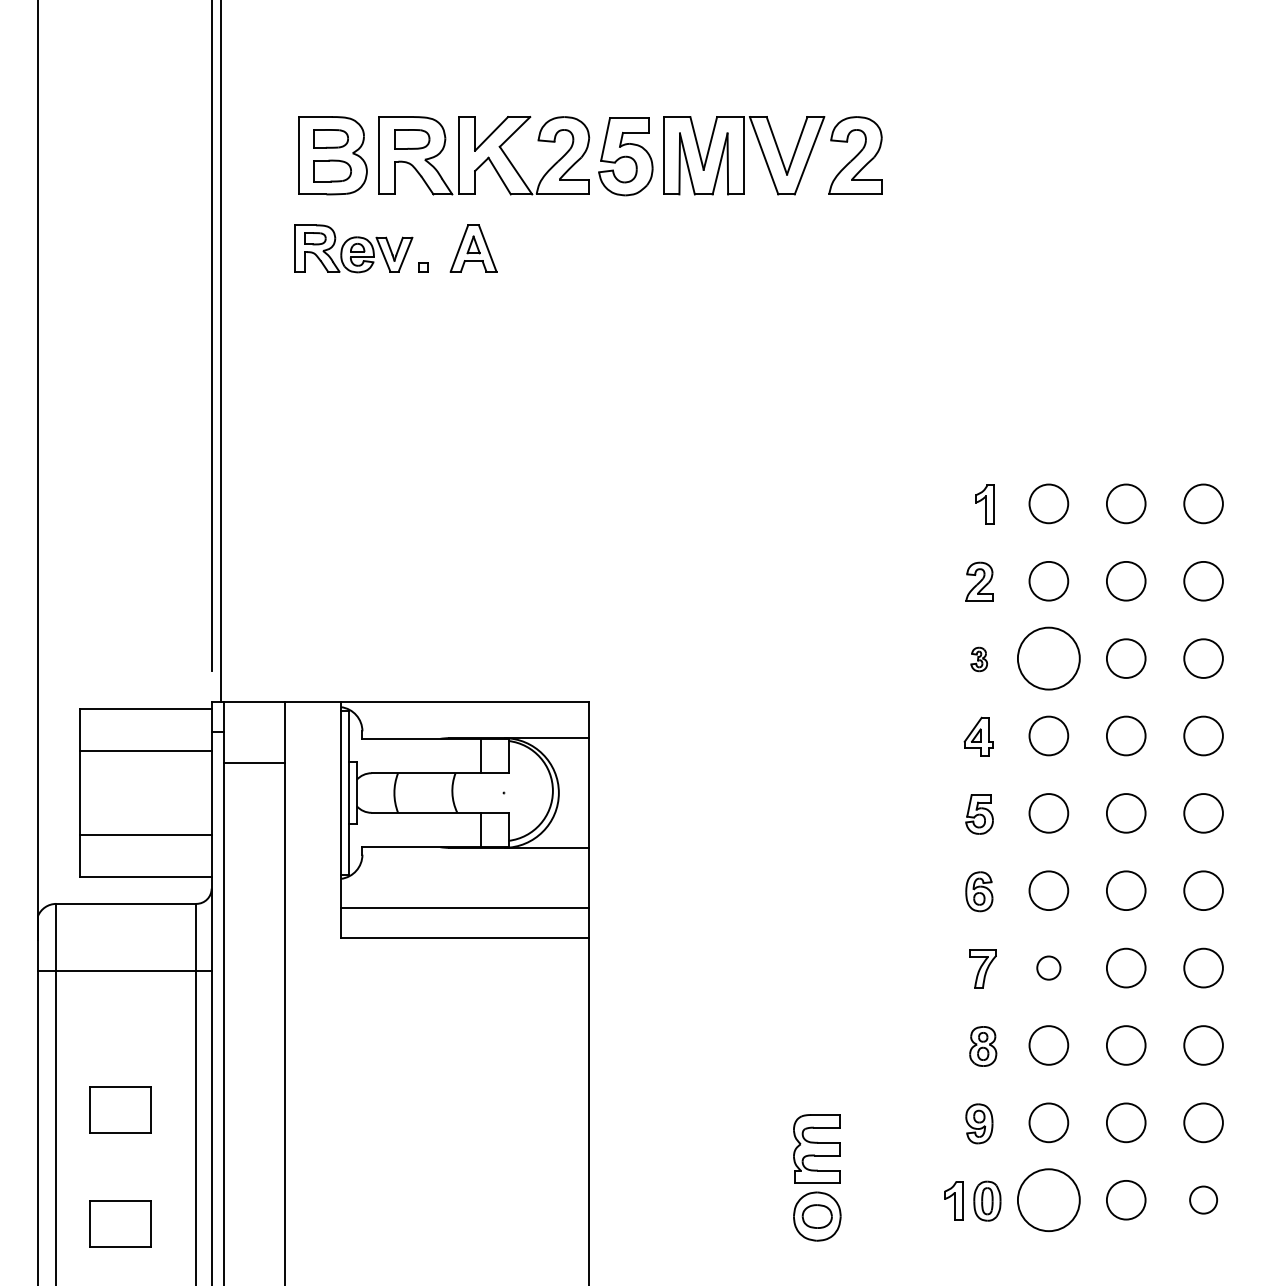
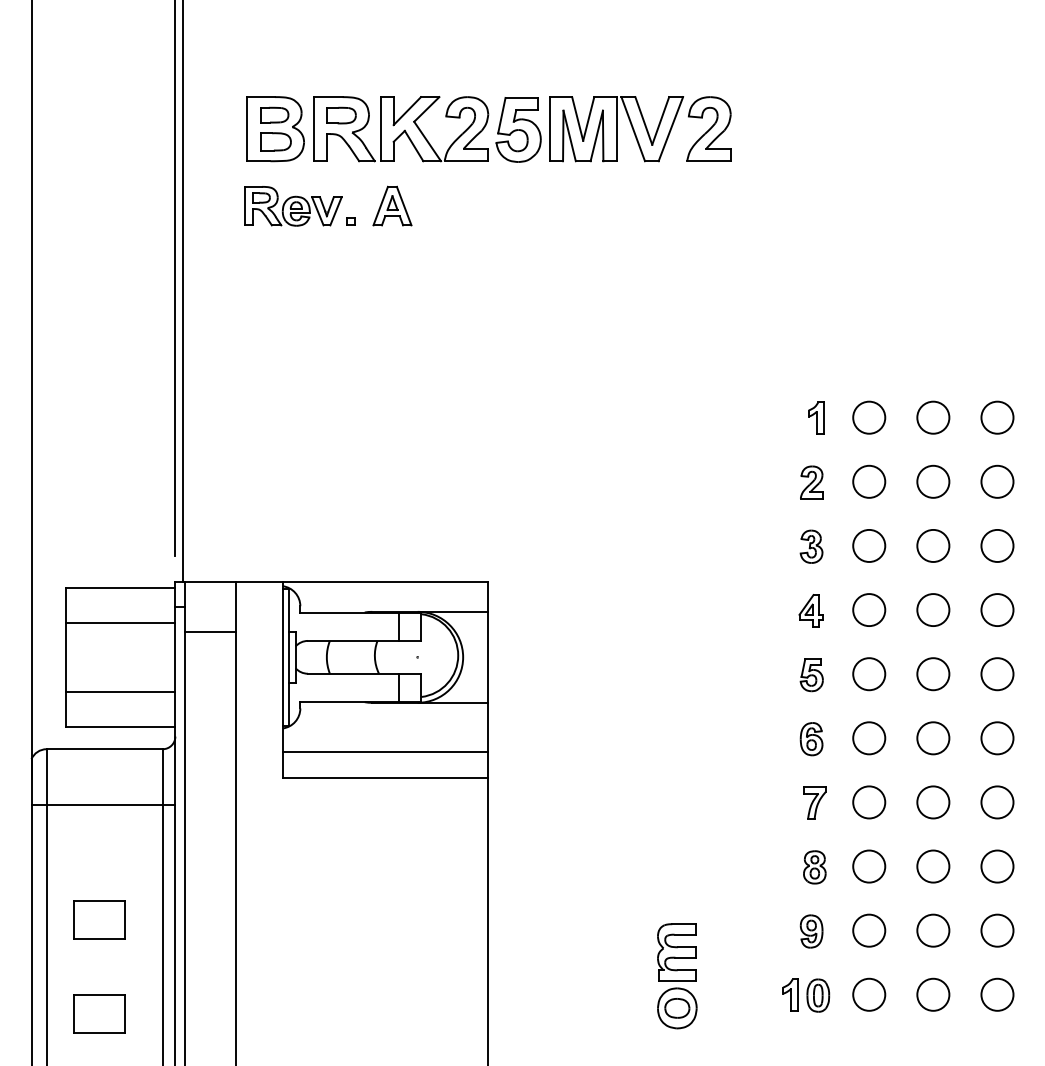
circle: (1049, 658) -> (869, 545), size x0.62
part: (979, 659) -> (811, 546), size x1.67
circle: (1049, 968) -> (869, 802), size x1.67
circle: (1049, 1199) -> (869, 994), size x0.62
circle: (1203, 1199) -> (997, 994), size x1.43

